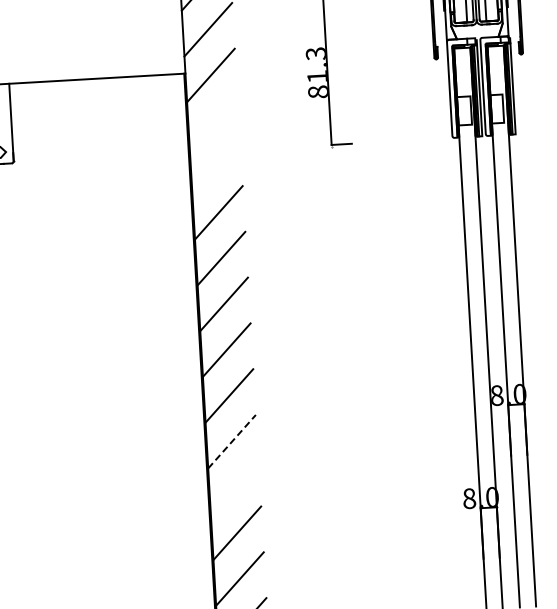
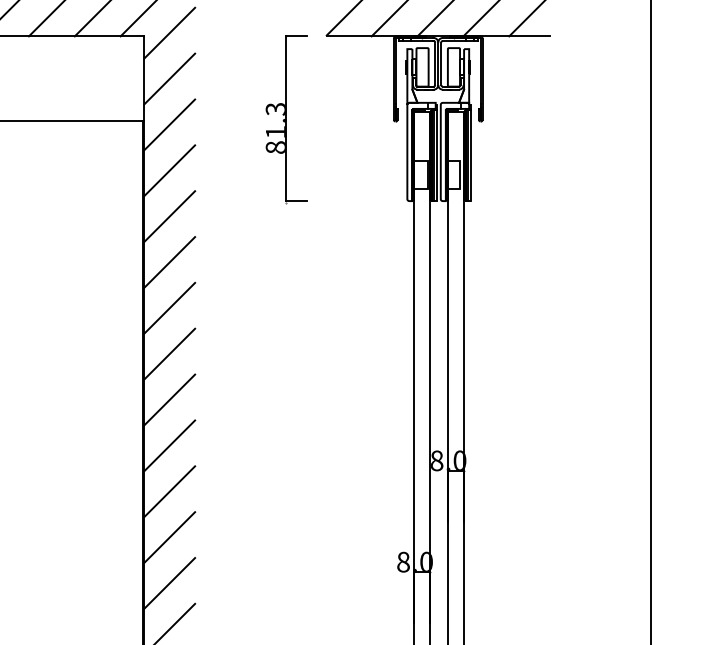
line: (213, 121) -> (169, 170), added
line: (215, 167) -> (169, 216), added
line: (231, 441) -> (169, 491), dashed -> solid
line: (234, 487) -> (169, 537), added

